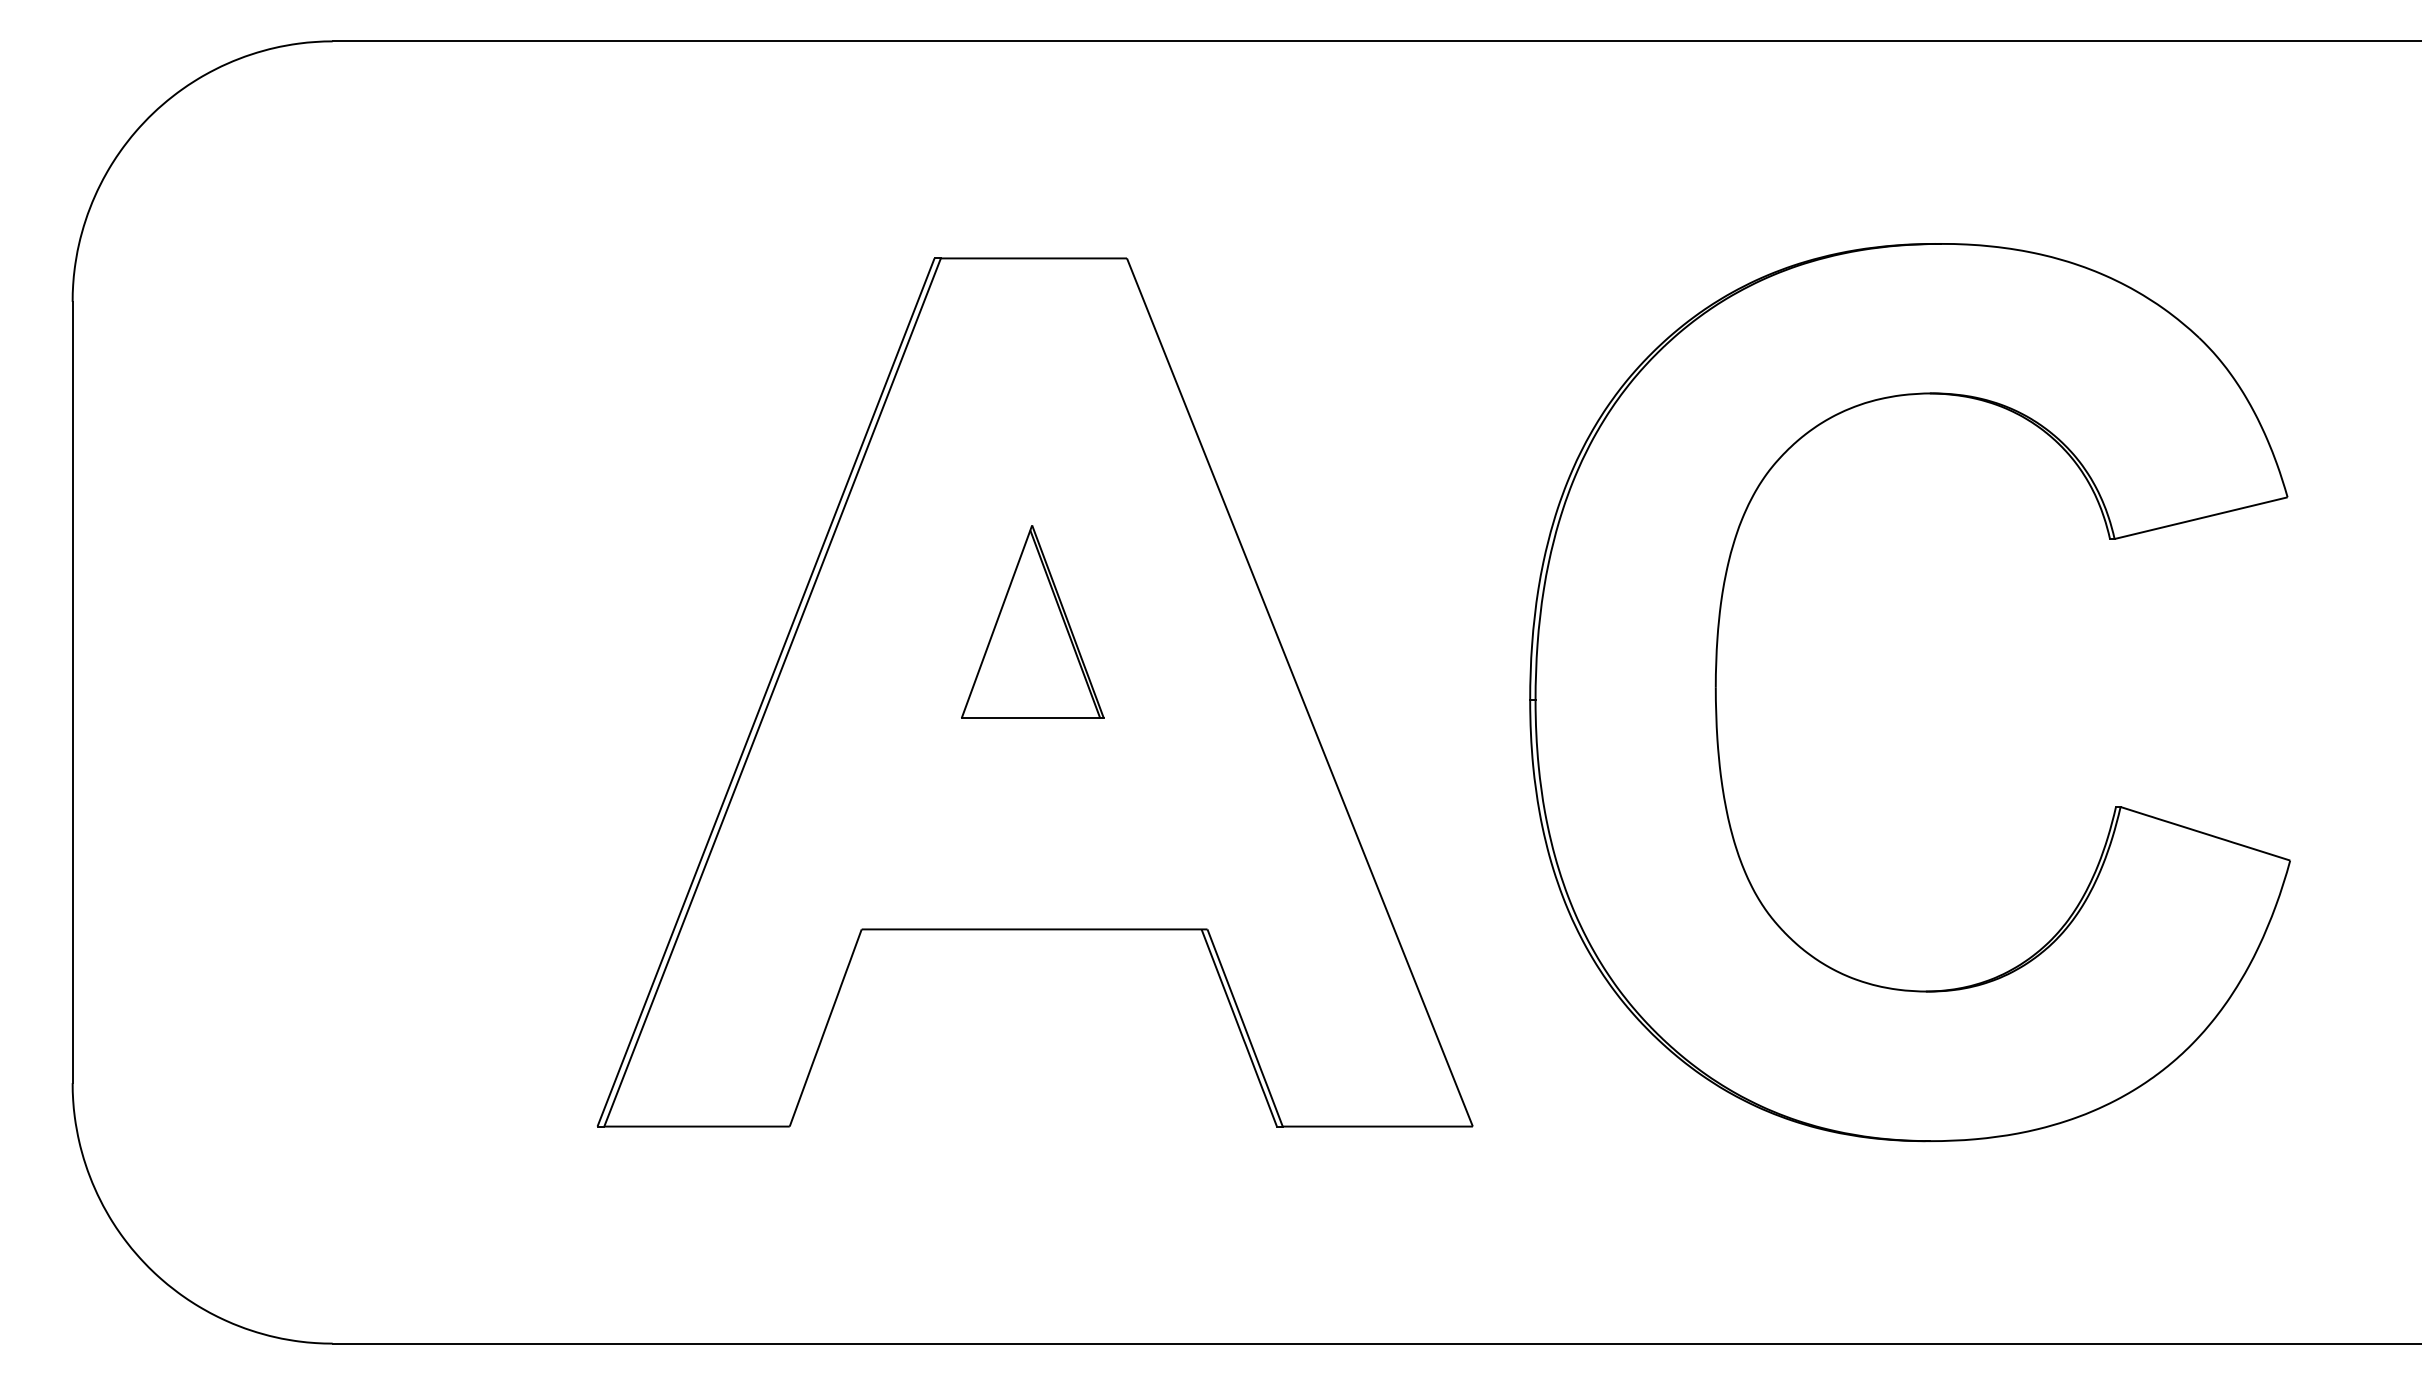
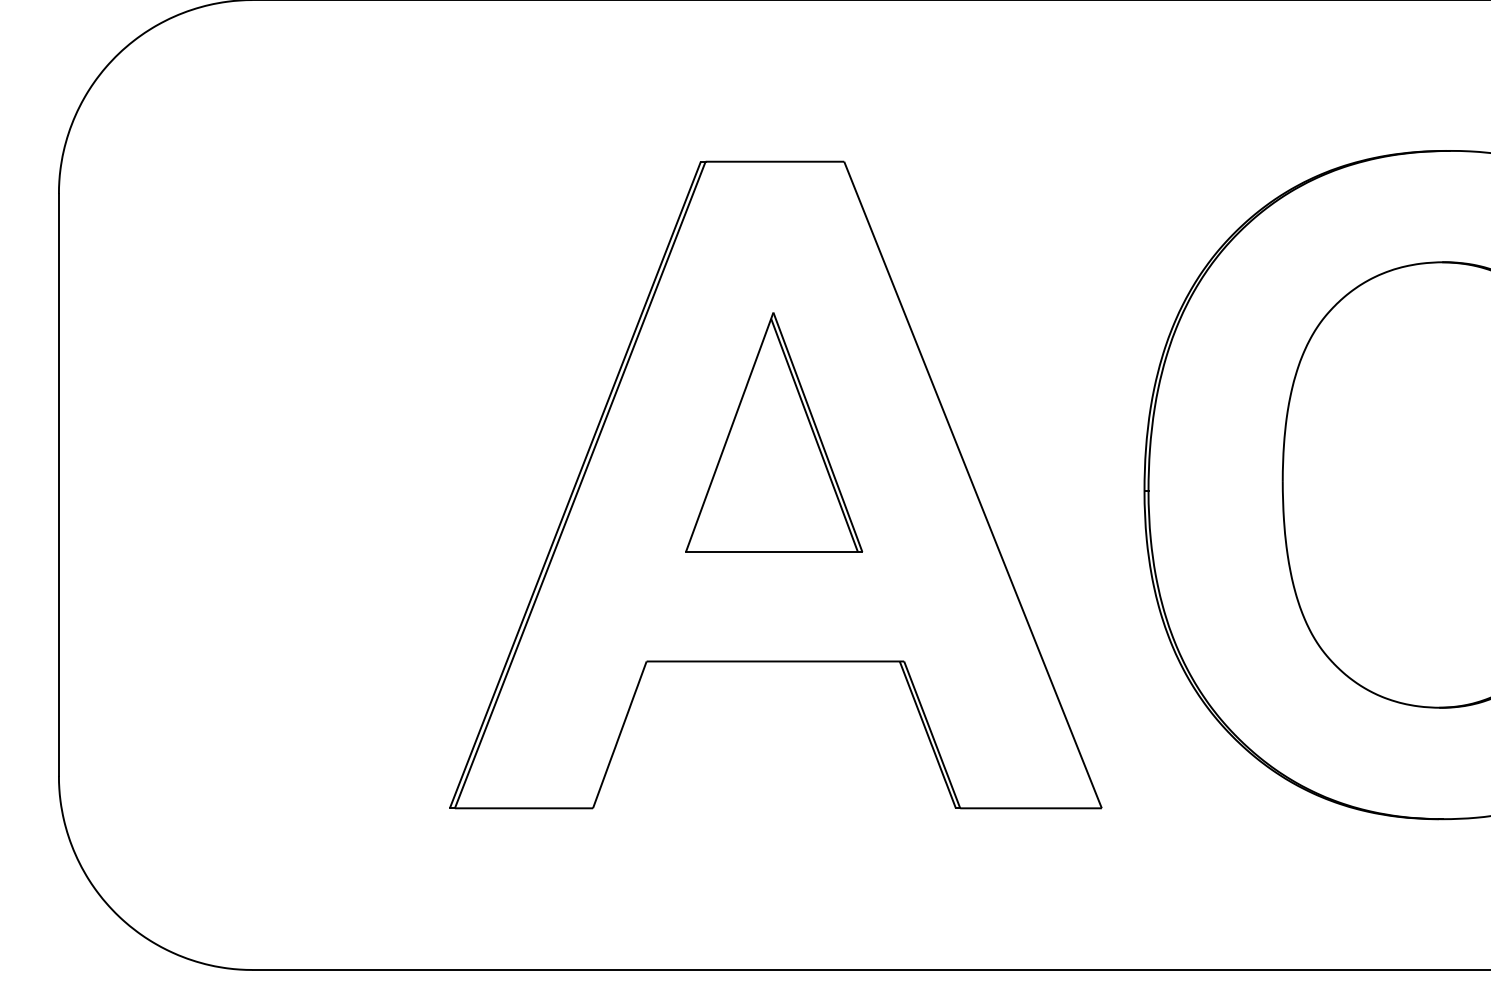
part: (1032, 621) -> (773, 432), size x1.67

